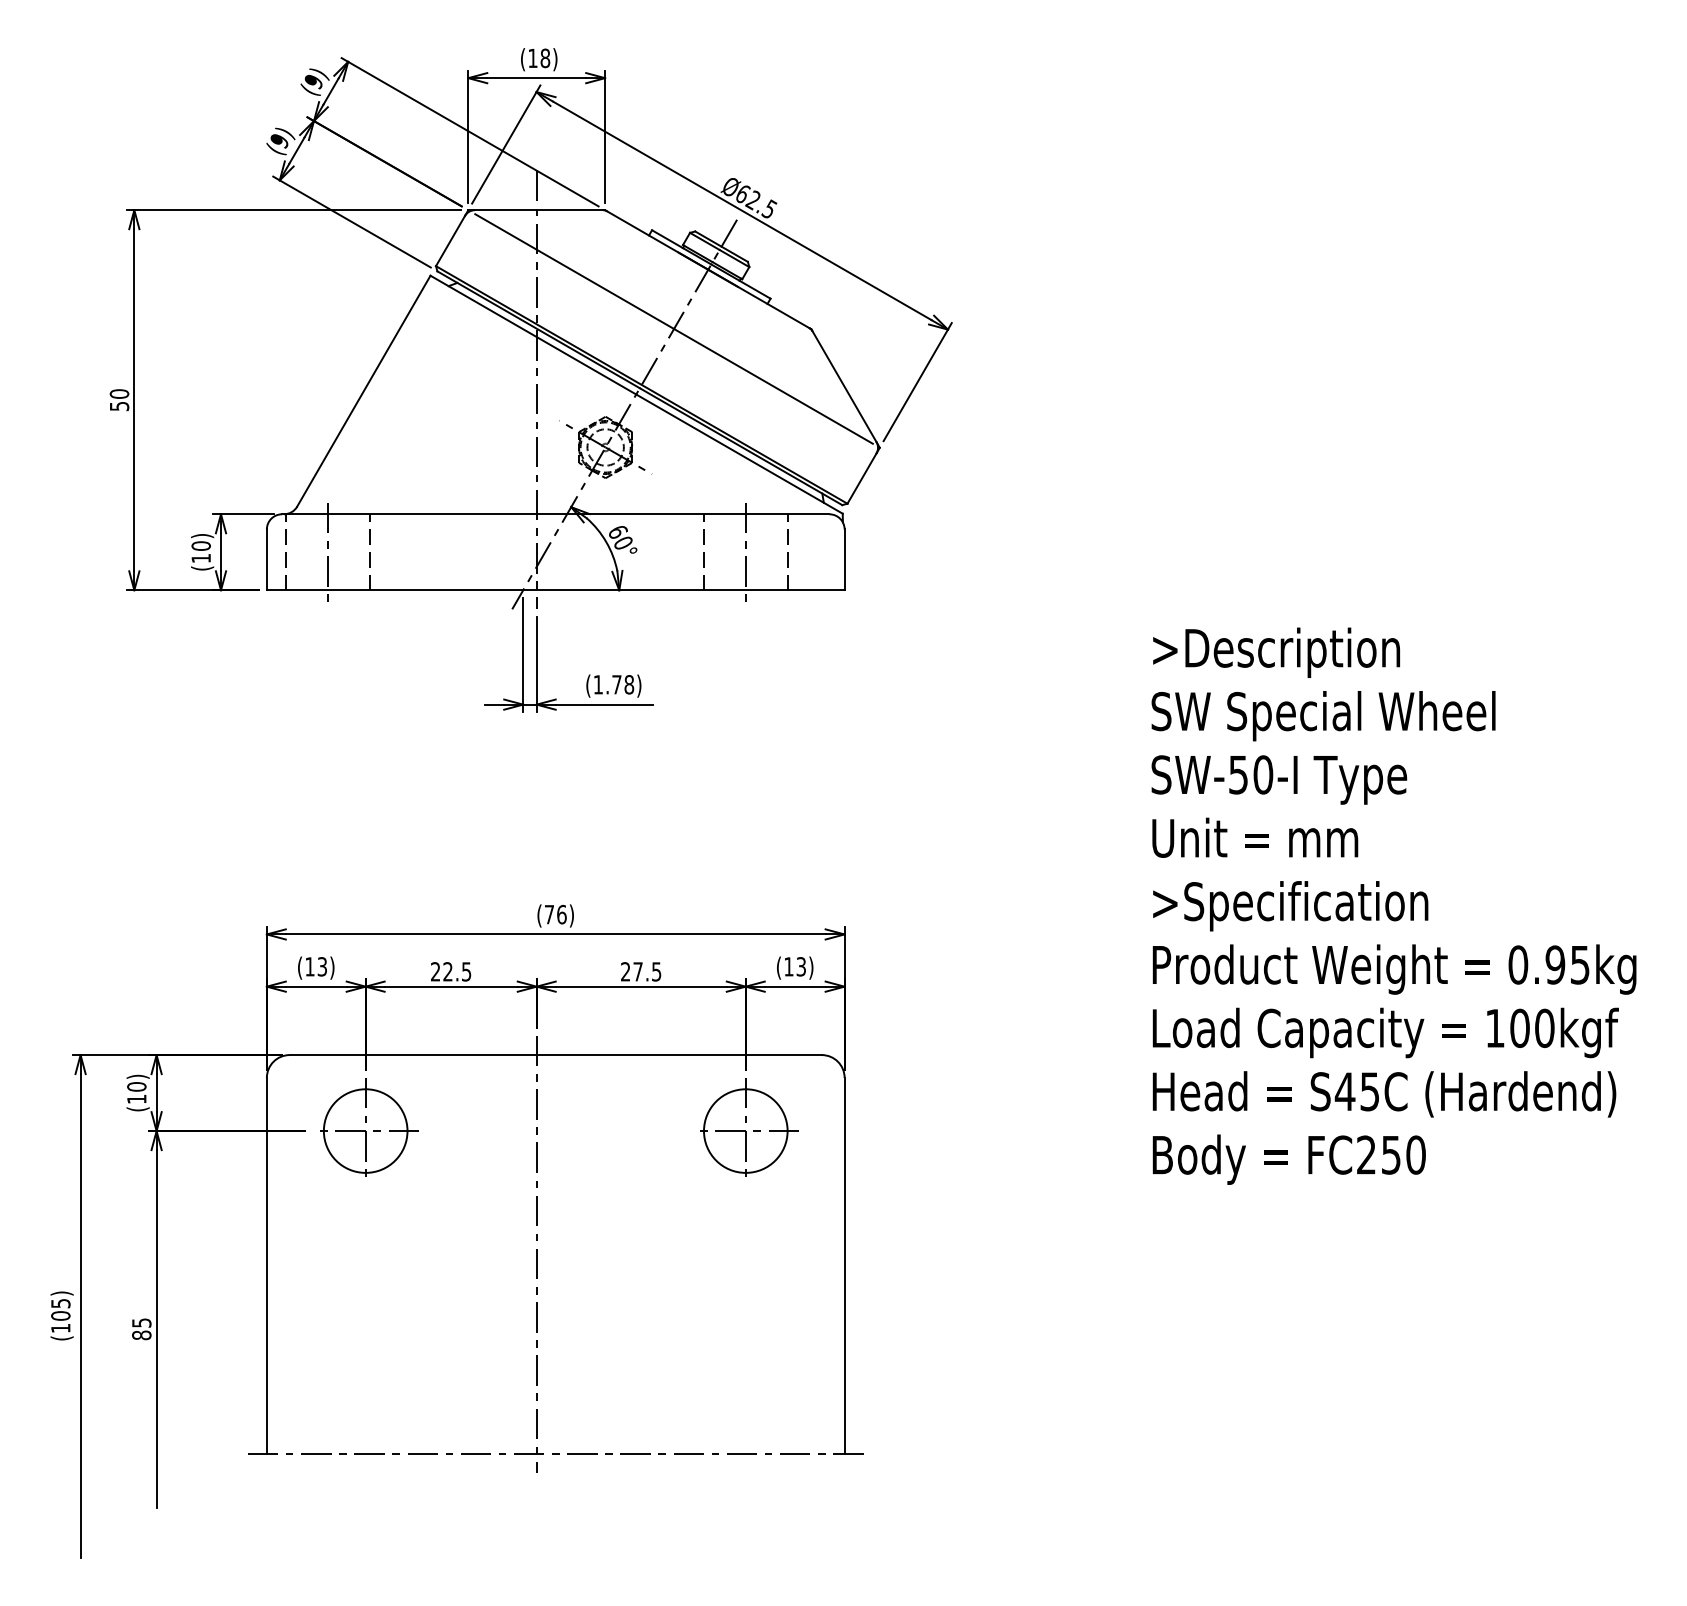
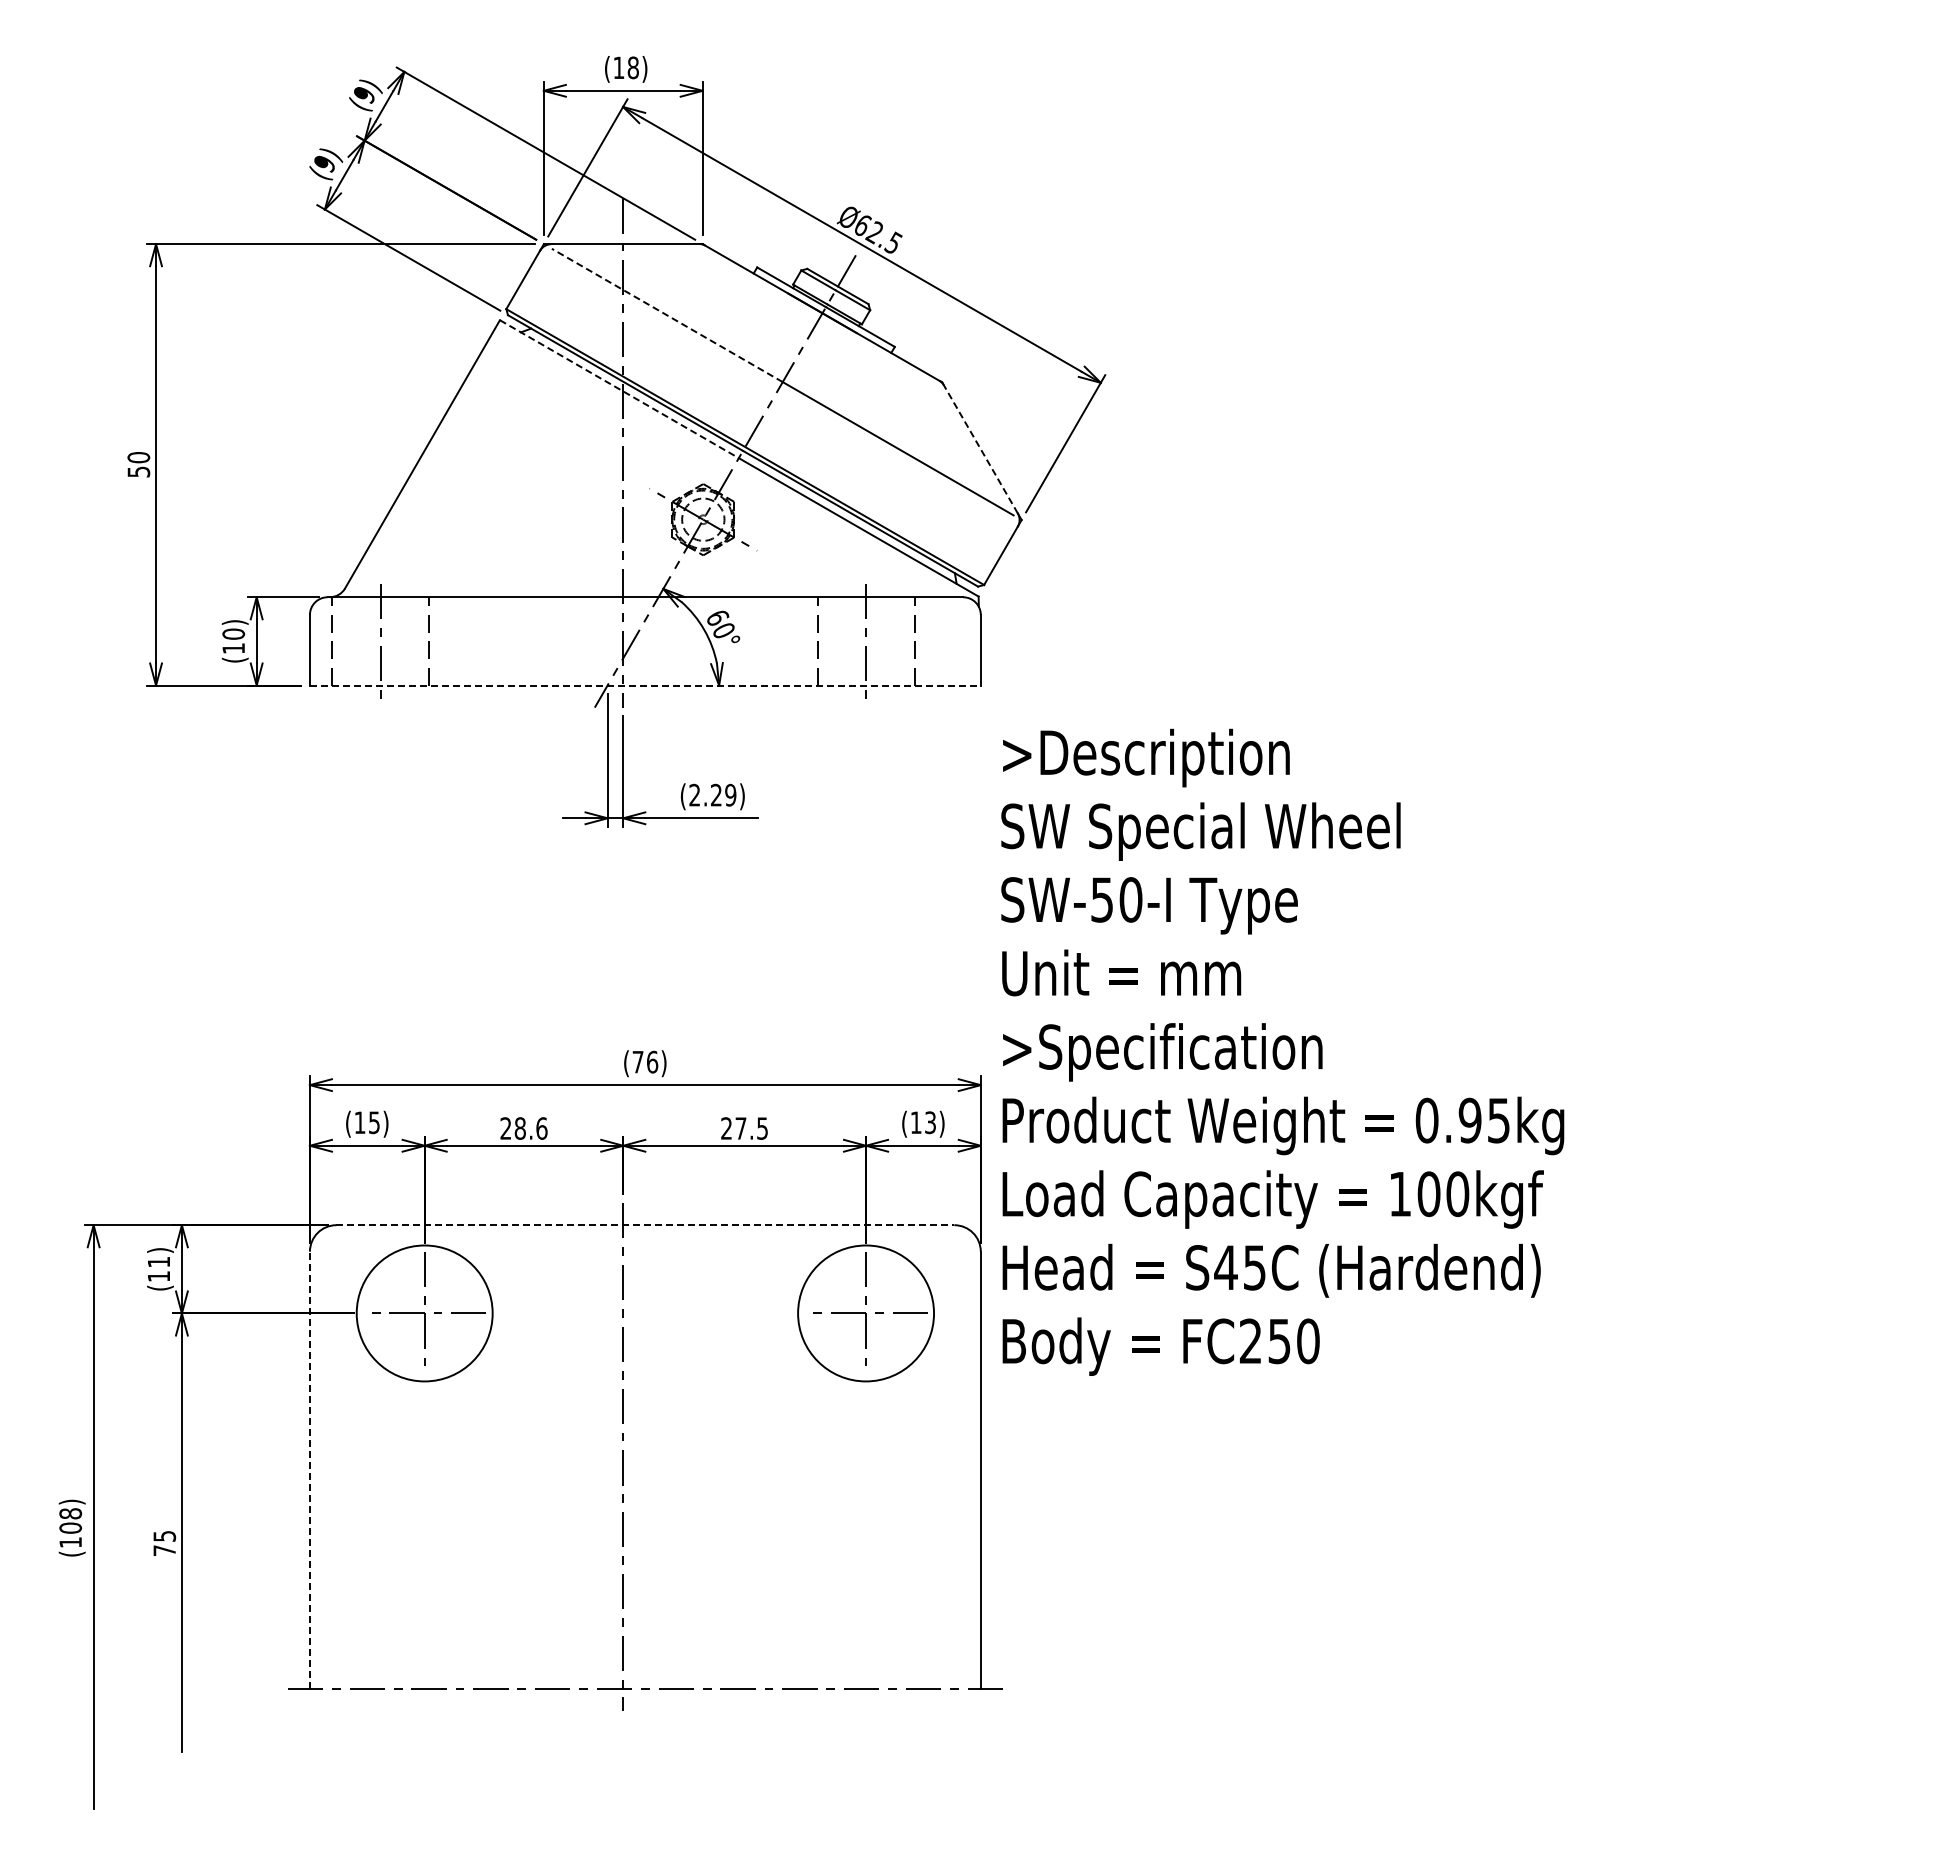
line: (573, 271) -> (666, 315), solid -> dashed
line: (533, 335) -> (619, 389), solid -> dashed
line: (844, 386) -> (980, 448), solid -> dashed
line: (555, 590) -> (645, 685), solid -> dashed
text: (613, 684) -> (712, 794), (1.78) -> (2.29)
text: (1393, 905) -> (1282, 1051), moved
text: (322, 966) -> (374, 1122), (13) -> (15)
text: (456, 971) -> (530, 1128), 22.5 -> 28.6
line: (555, 1055) -> (645, 1225), solid -> dashed
text: (136, 1086) -> (158, 1261), (10) -> (11)
circle: (365, 1131) -> (424, 1313), size x1.4
circle: (745, 1131) -> (865, 1313), size x1.4
line: (266, 1265) -> (309, 1469), solid -> dashed
text: (60, 1303) -> (70, 1513), (105) -> (108)
text: (141, 1335) -> (164, 1550), 85 -> 75

